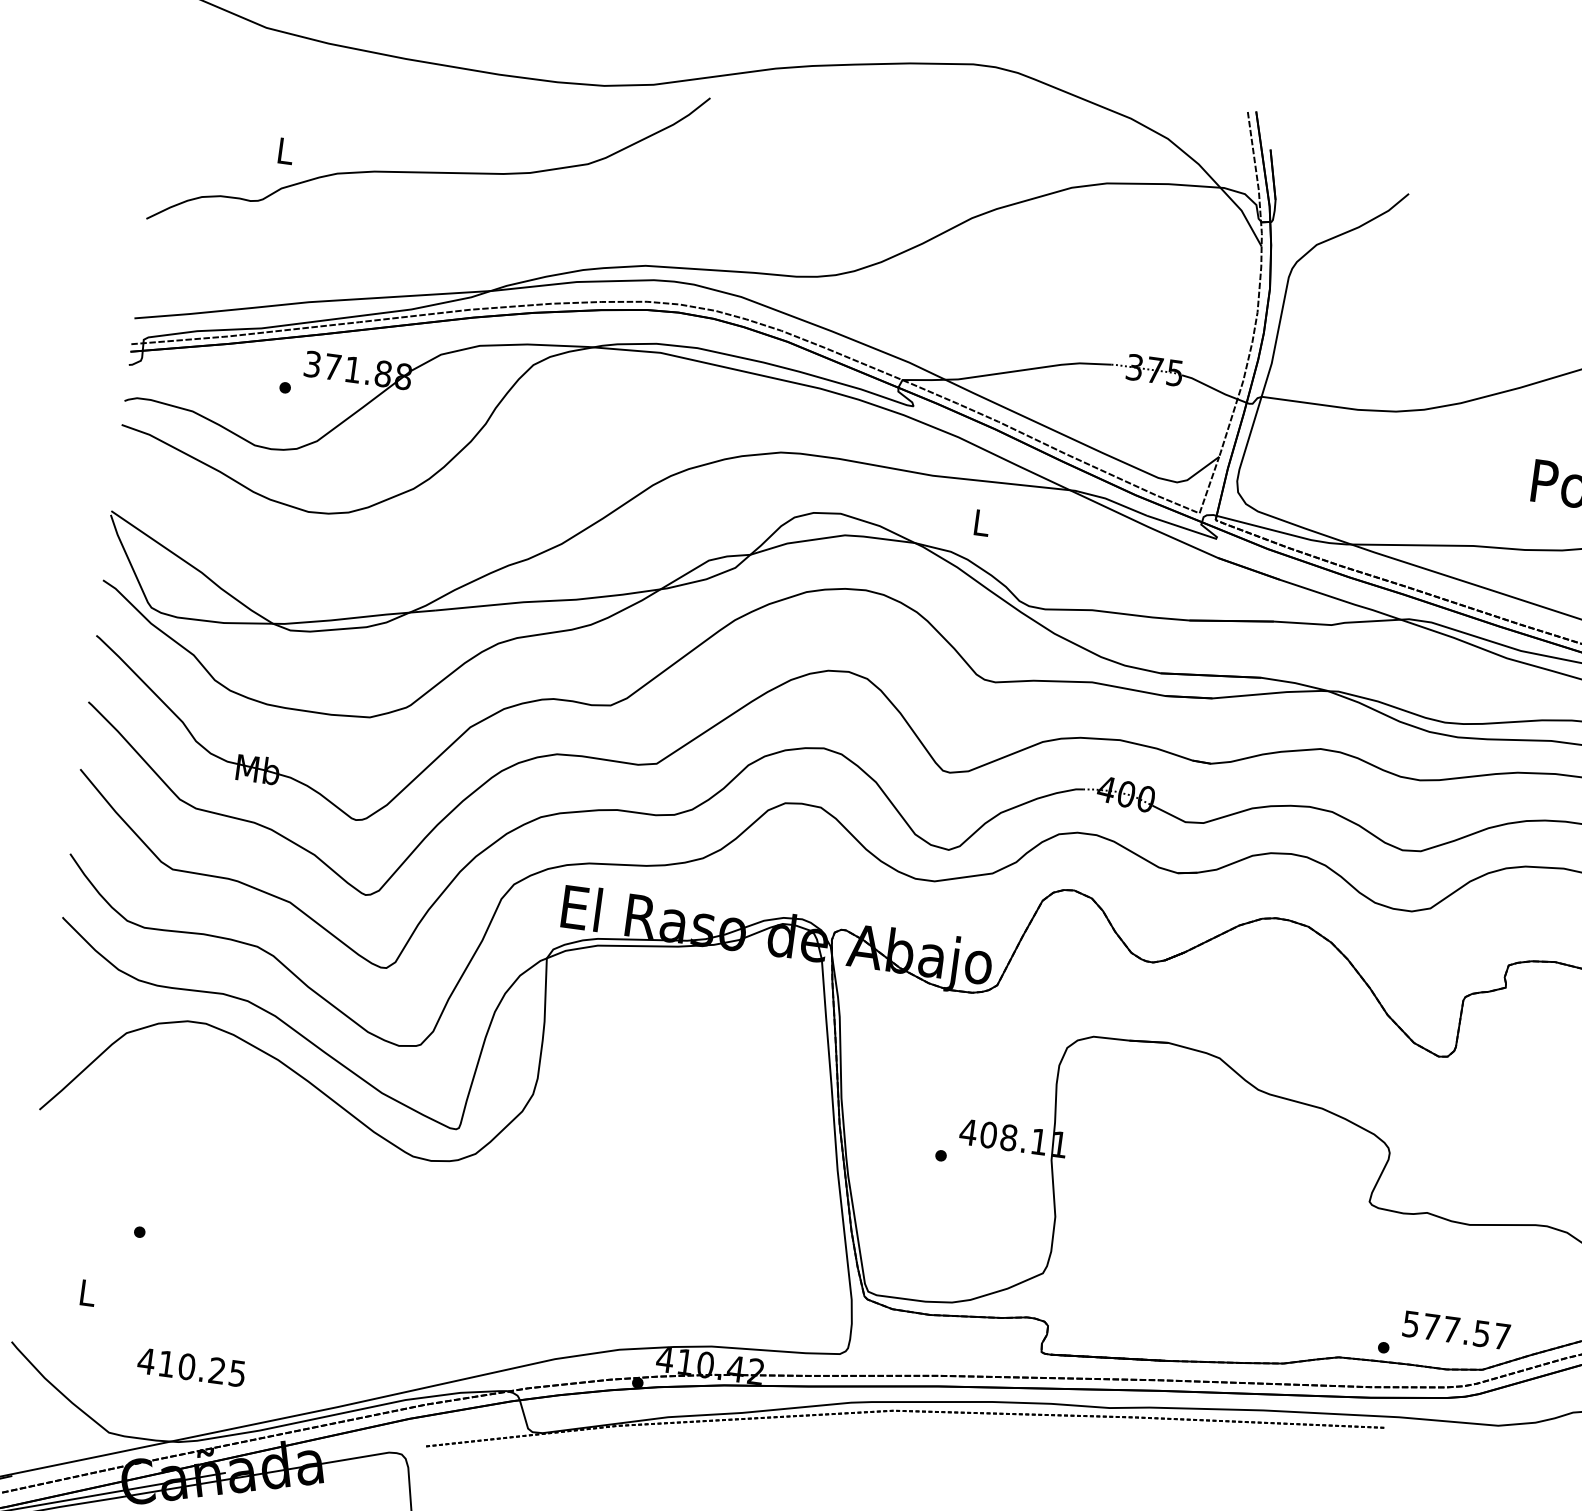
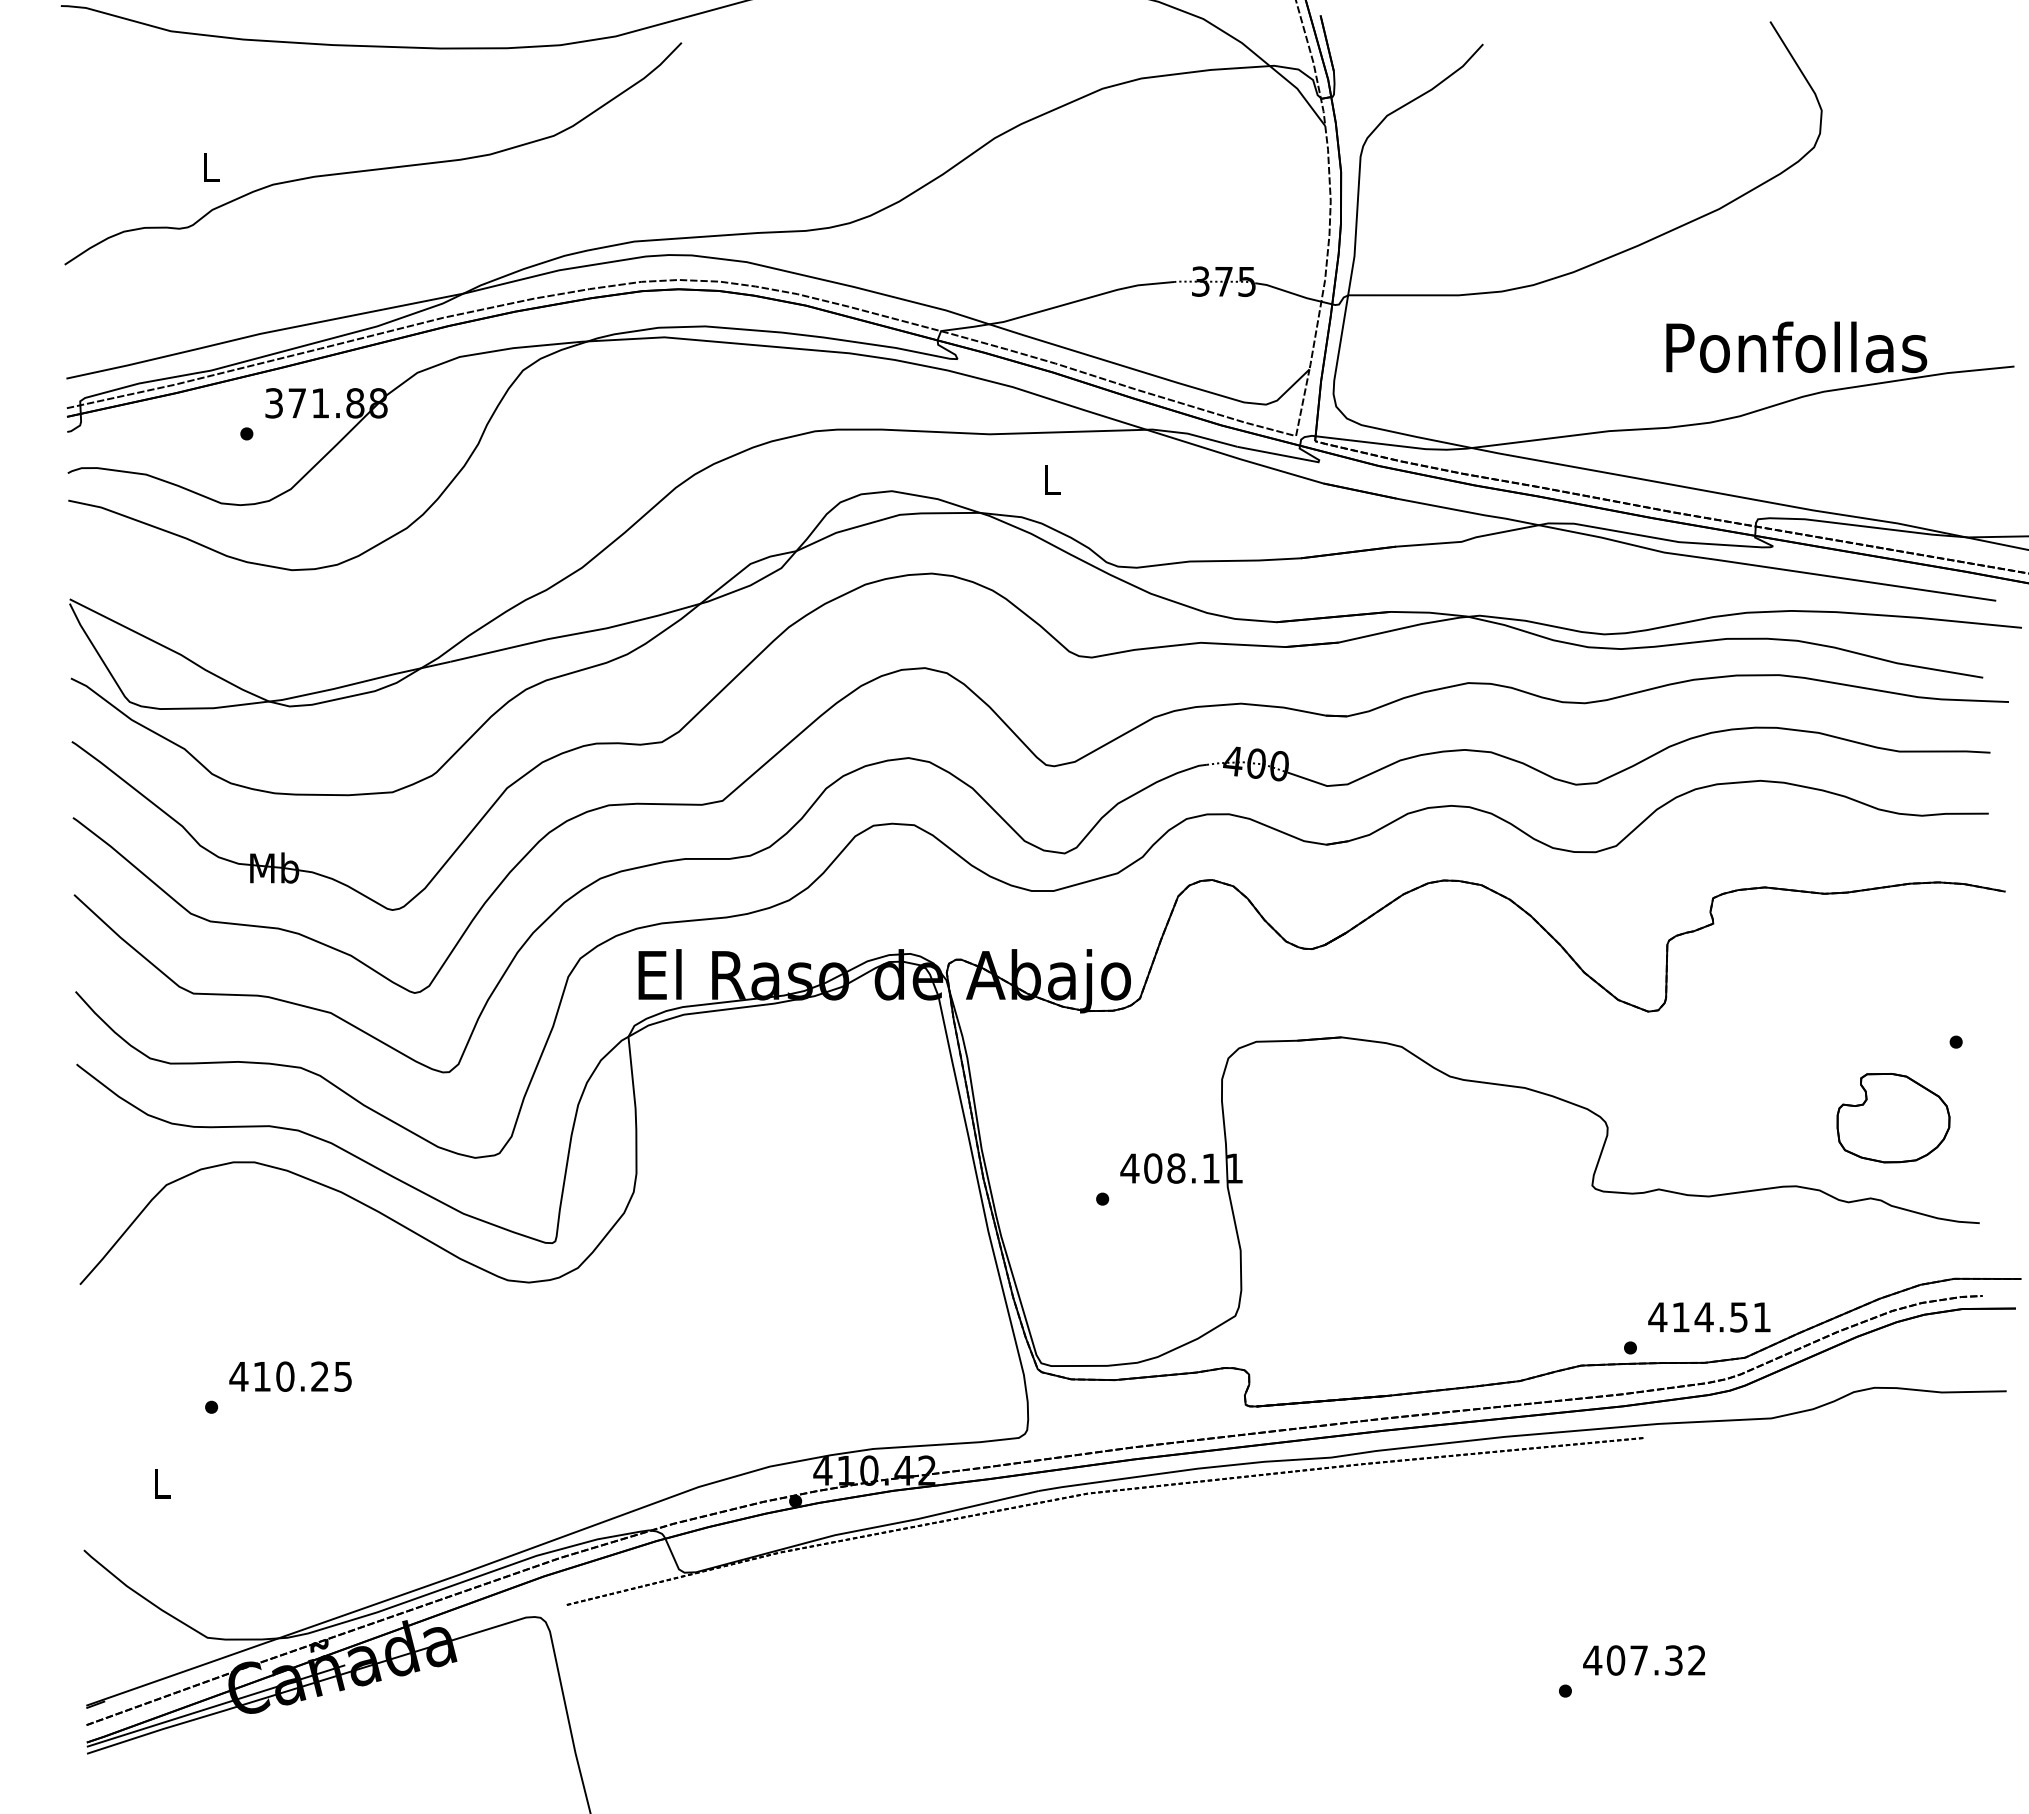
text: (1456, 1330) -> (1709, 1317), 577.57 -> 414.51
text: (191, 1367) -> (290, 1376), moved

